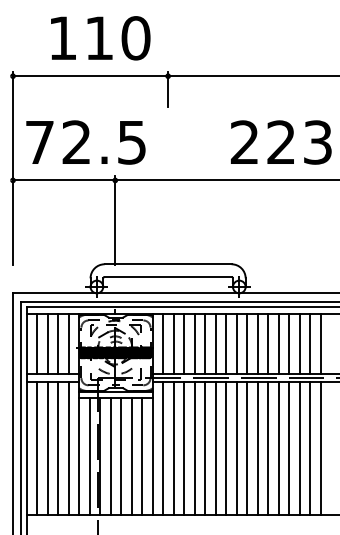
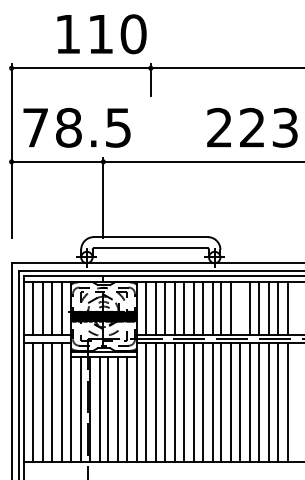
text: (100, 38) -> (101, 34), moved
text: (76, 142) -> (68, 127), 72.5 -> 78.5
line: (267, 343) -> (240, 308), removed

